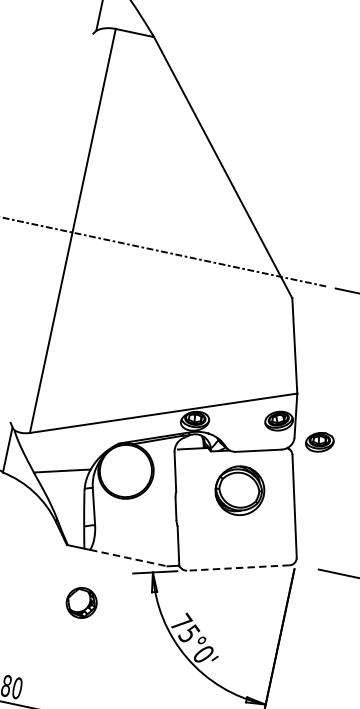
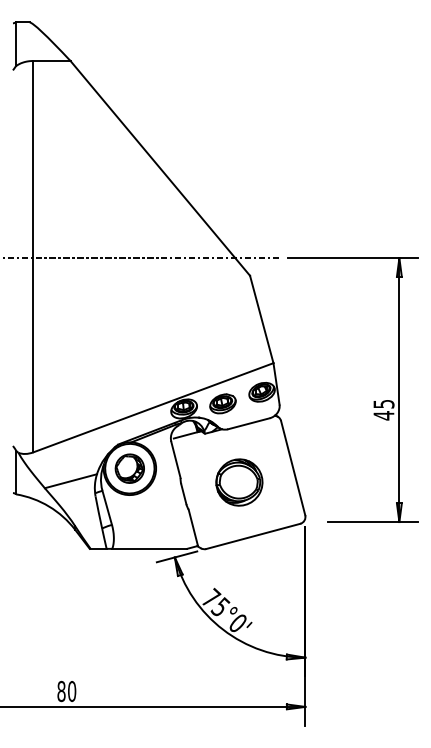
part: (319, 441) -> (222, 403), moved
part: (239, 490) -> (239, 482), moved
line: (129, 557) -> (150, 548), dashed -> solid
line: (238, 568) -> (253, 536), dashed -> solid
part: (81, 602) -> (129, 468), moved

